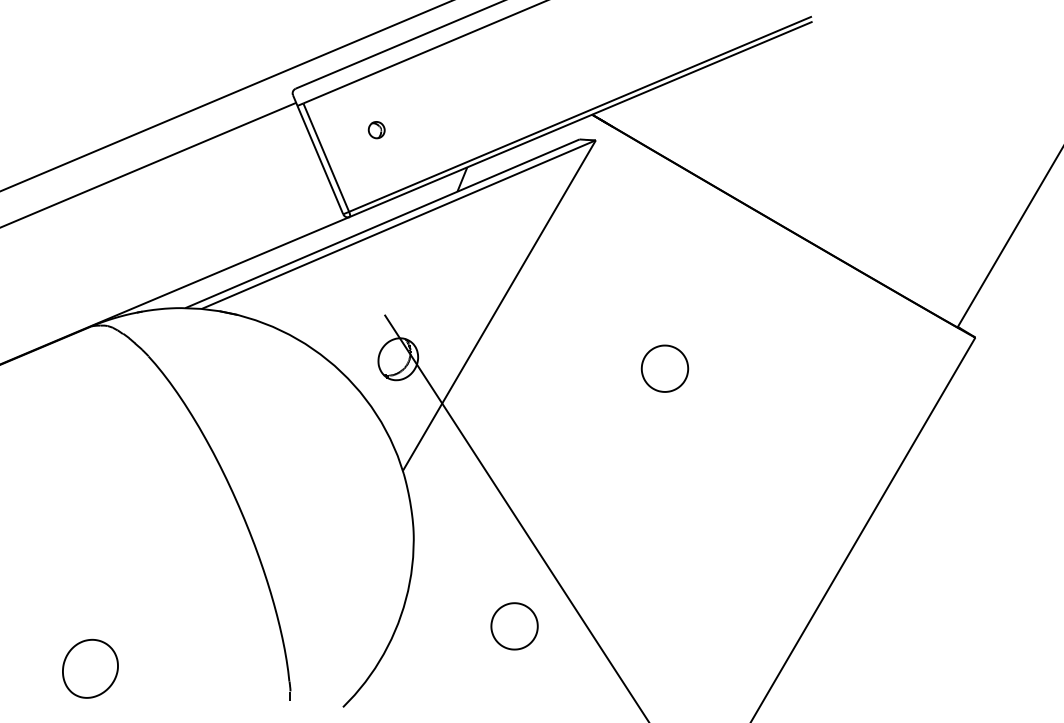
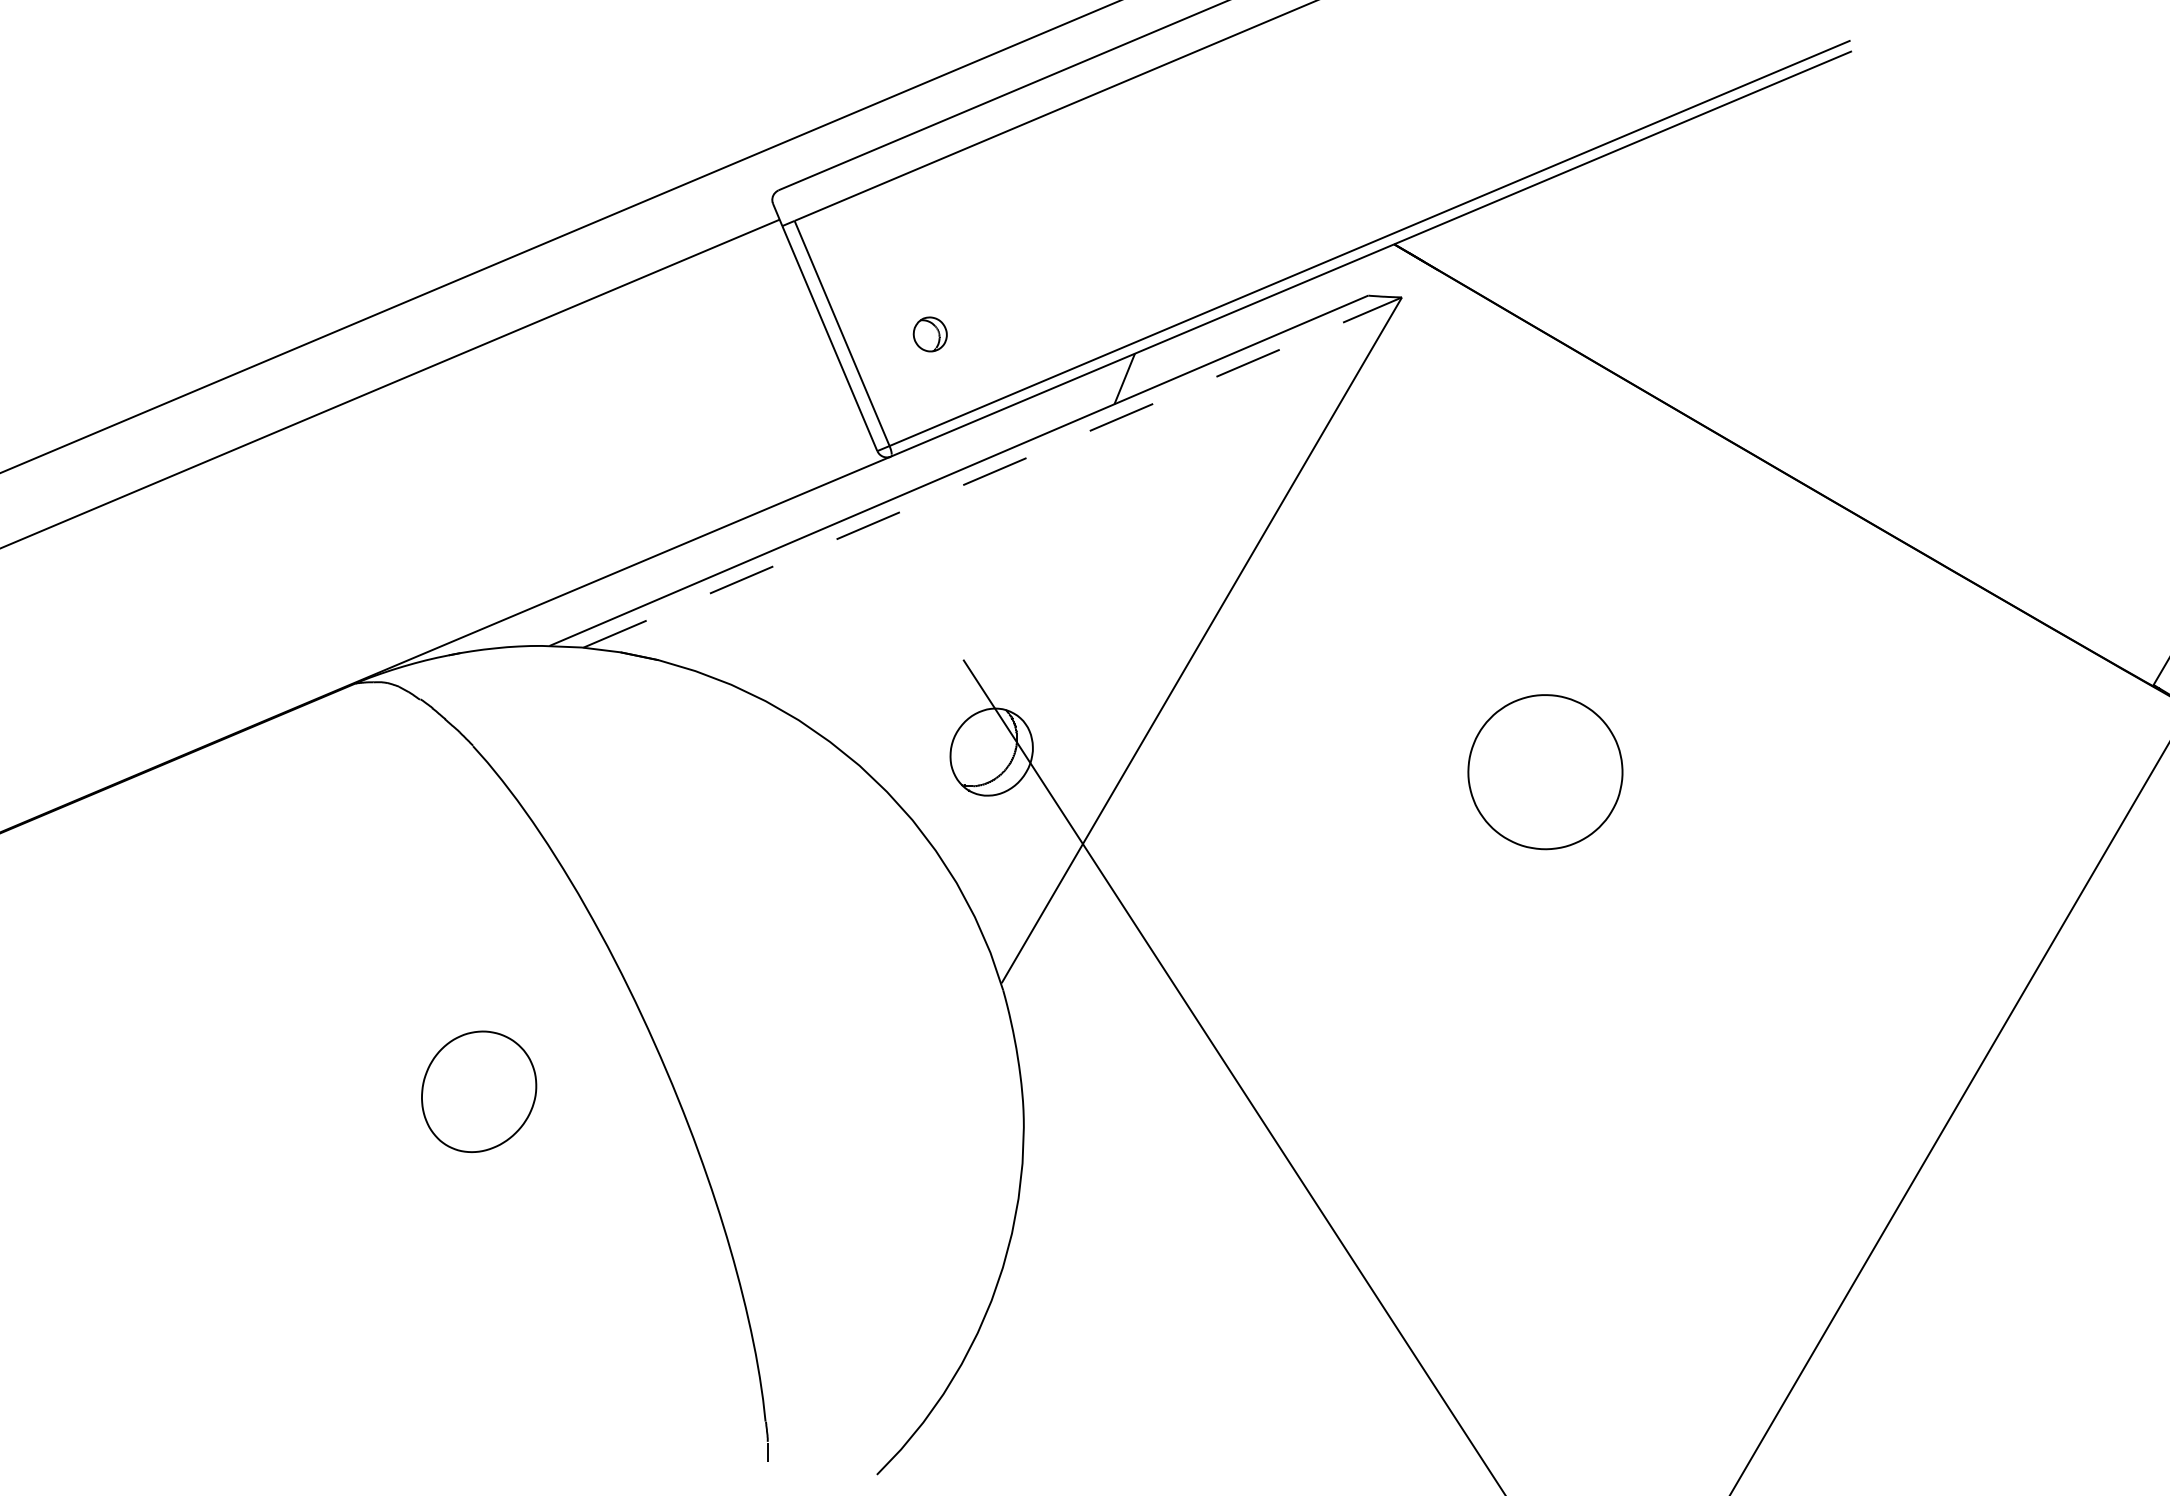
part: (376, 130) -> (929, 335), moved
line: (399, 224) -> (994, 472), solid -> dashed
part: (664, 368) -> (1544, 771), size x1.6
part: (514, 626) -> (1232, 1307), removed
part: (90, 668) -> (479, 1091), moved

